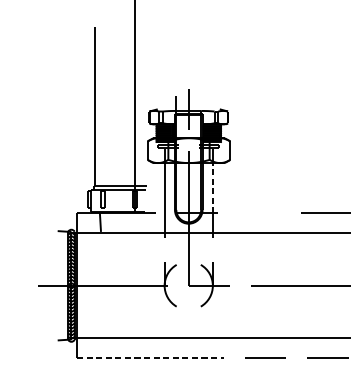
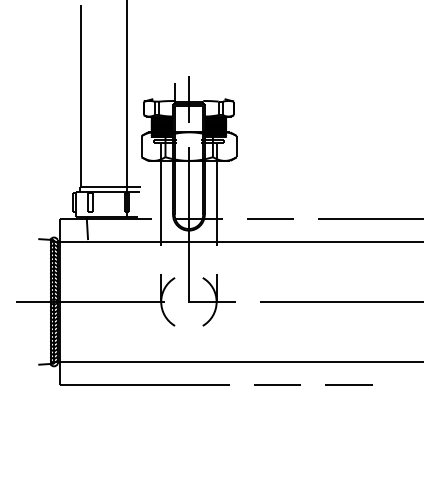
line: (212, 187) -> (216, 188), dashed -> solid
line: (259, 213) -> (270, 218), added
line: (150, 358) -> (145, 385), dashed -> solid

